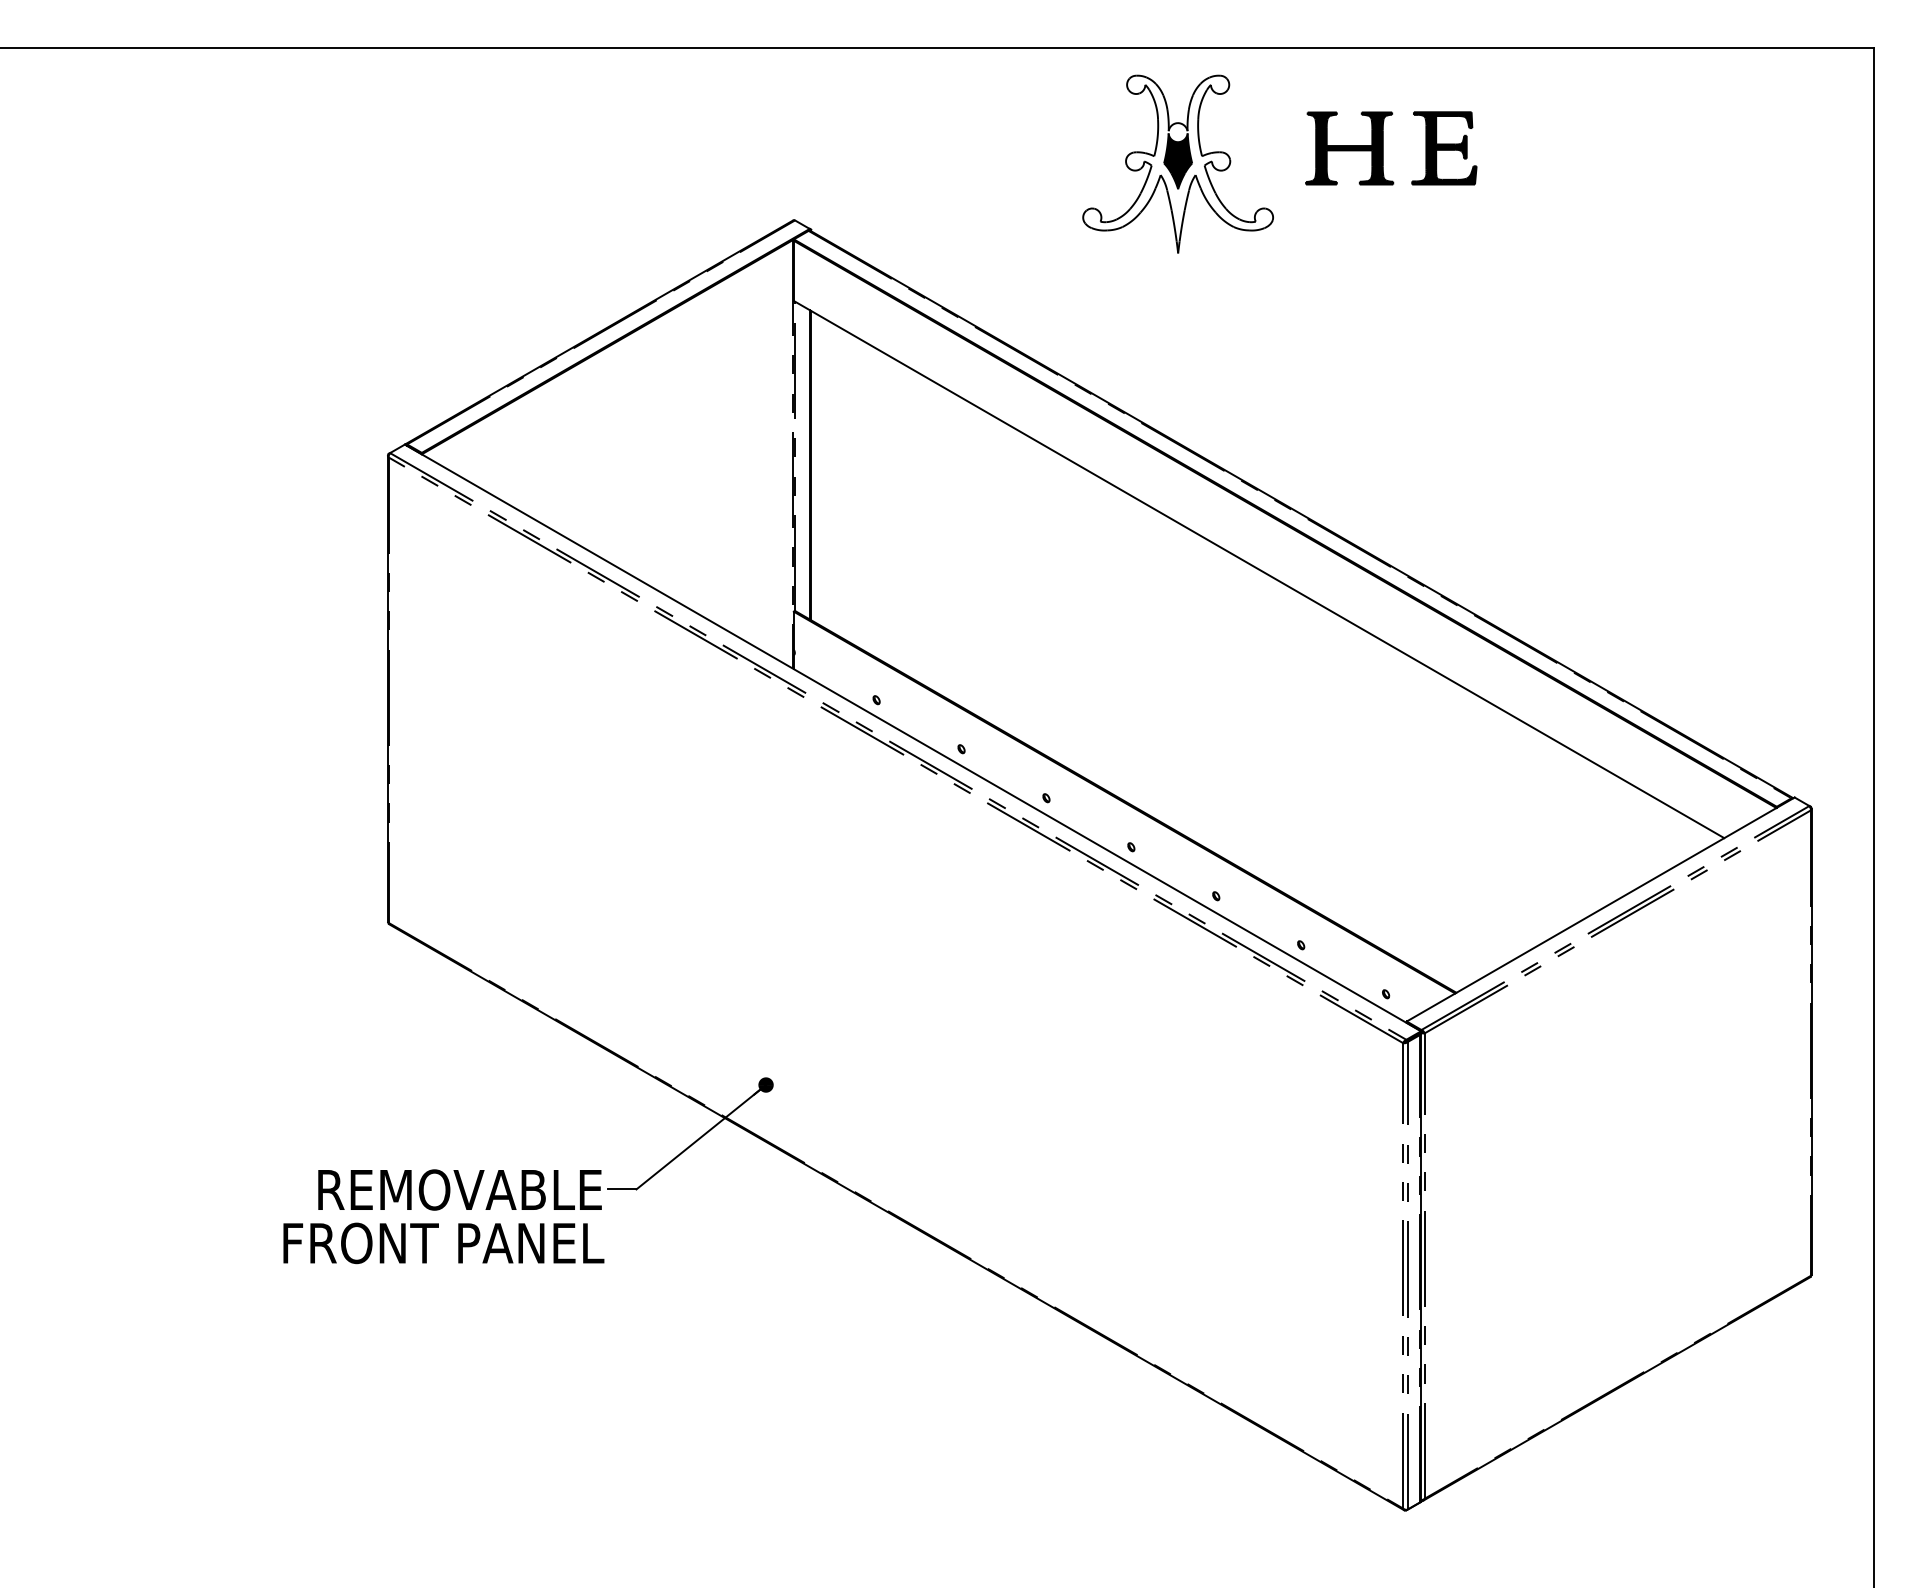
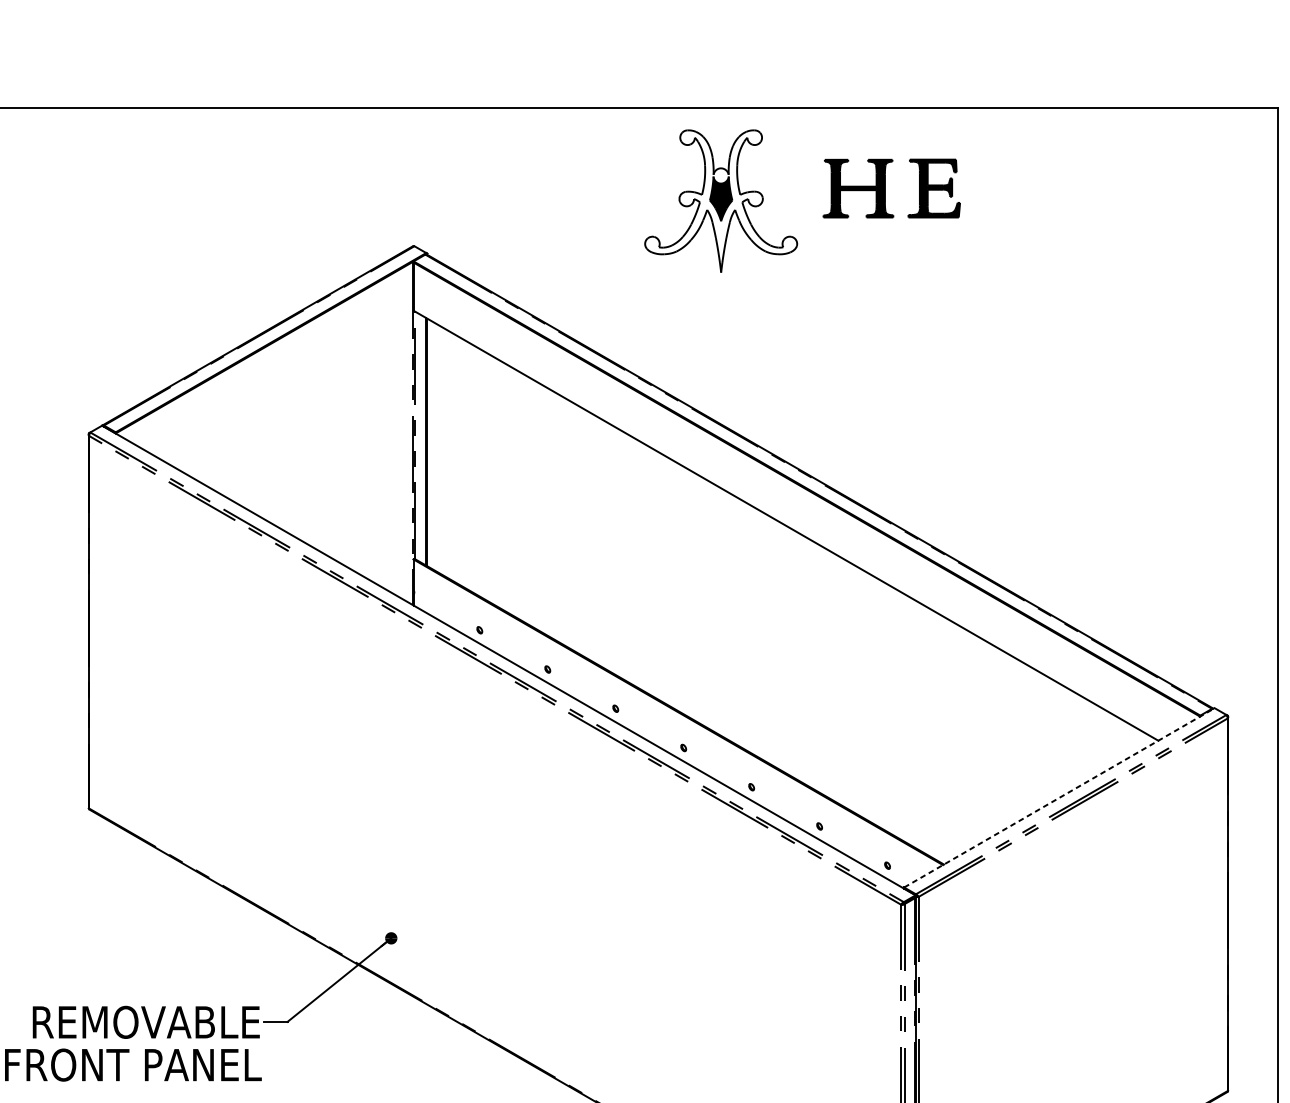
line: (1600, 909) -> (1059, 797), solid -> dashed

